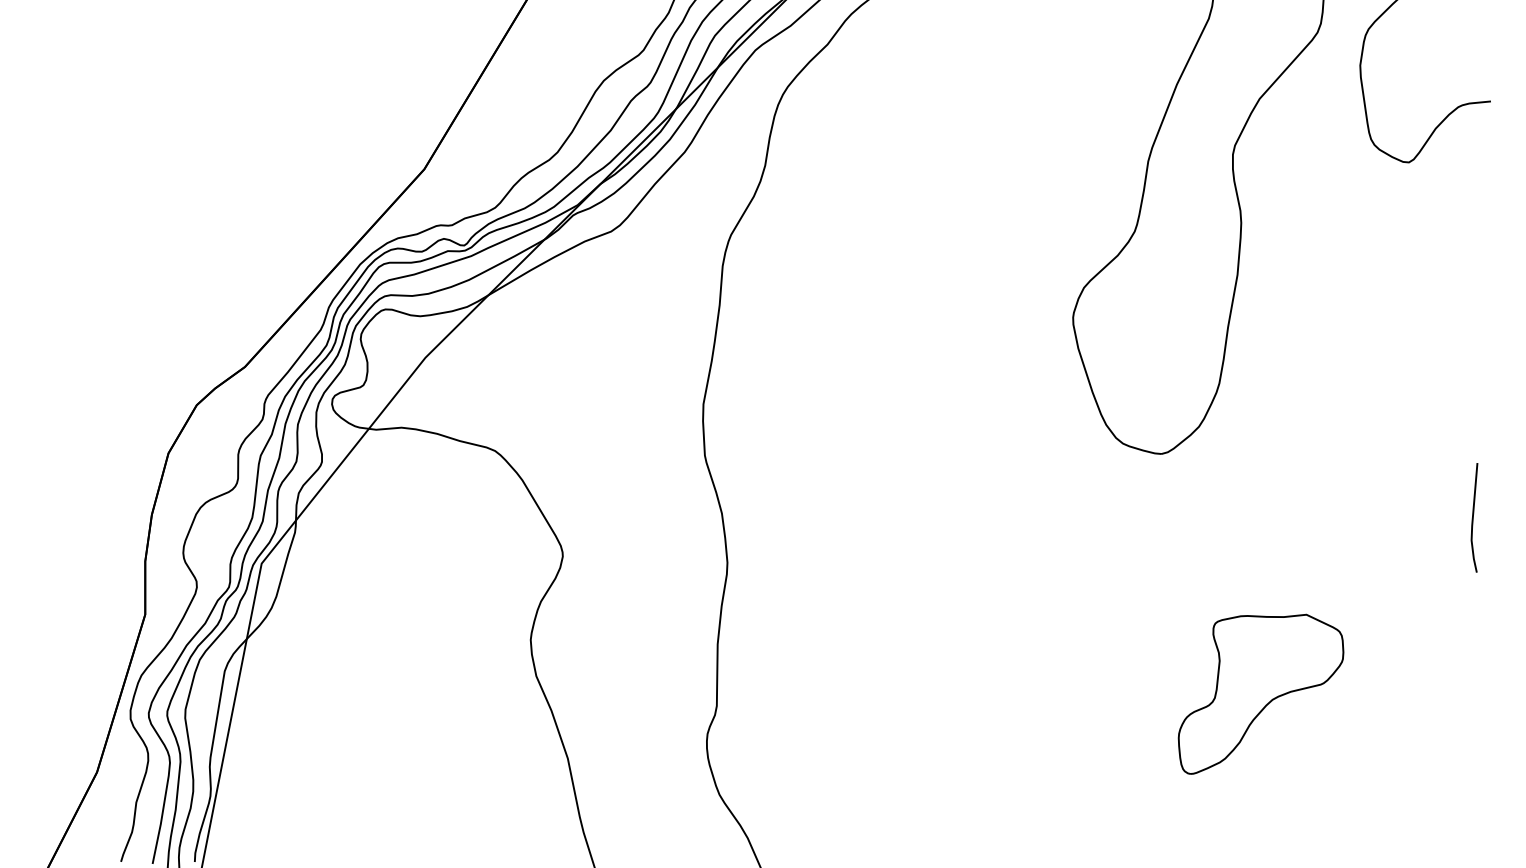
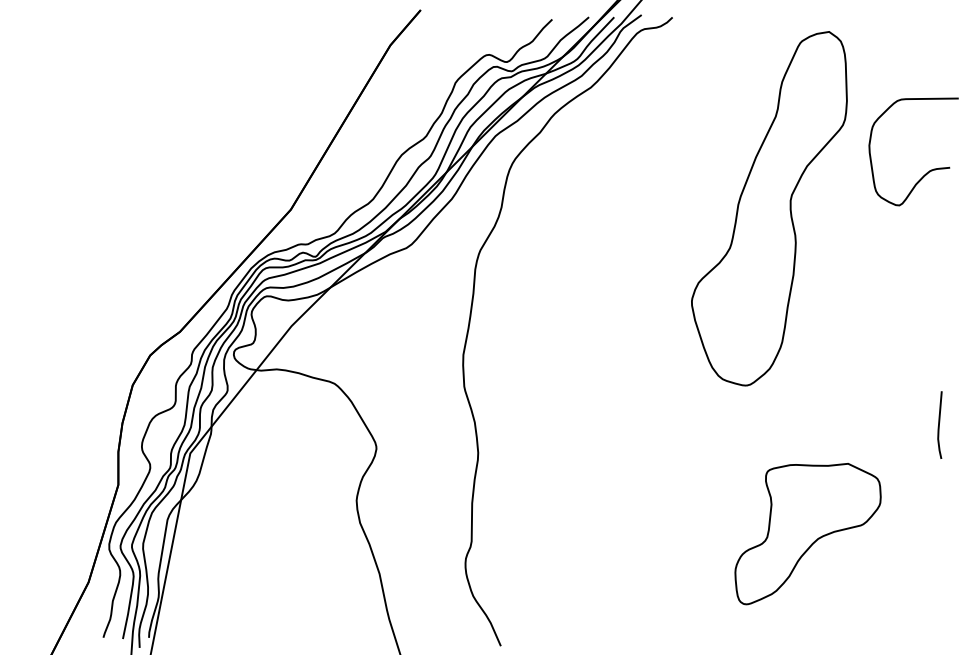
part: (1260, 694) -> (807, 534), size x1.43

